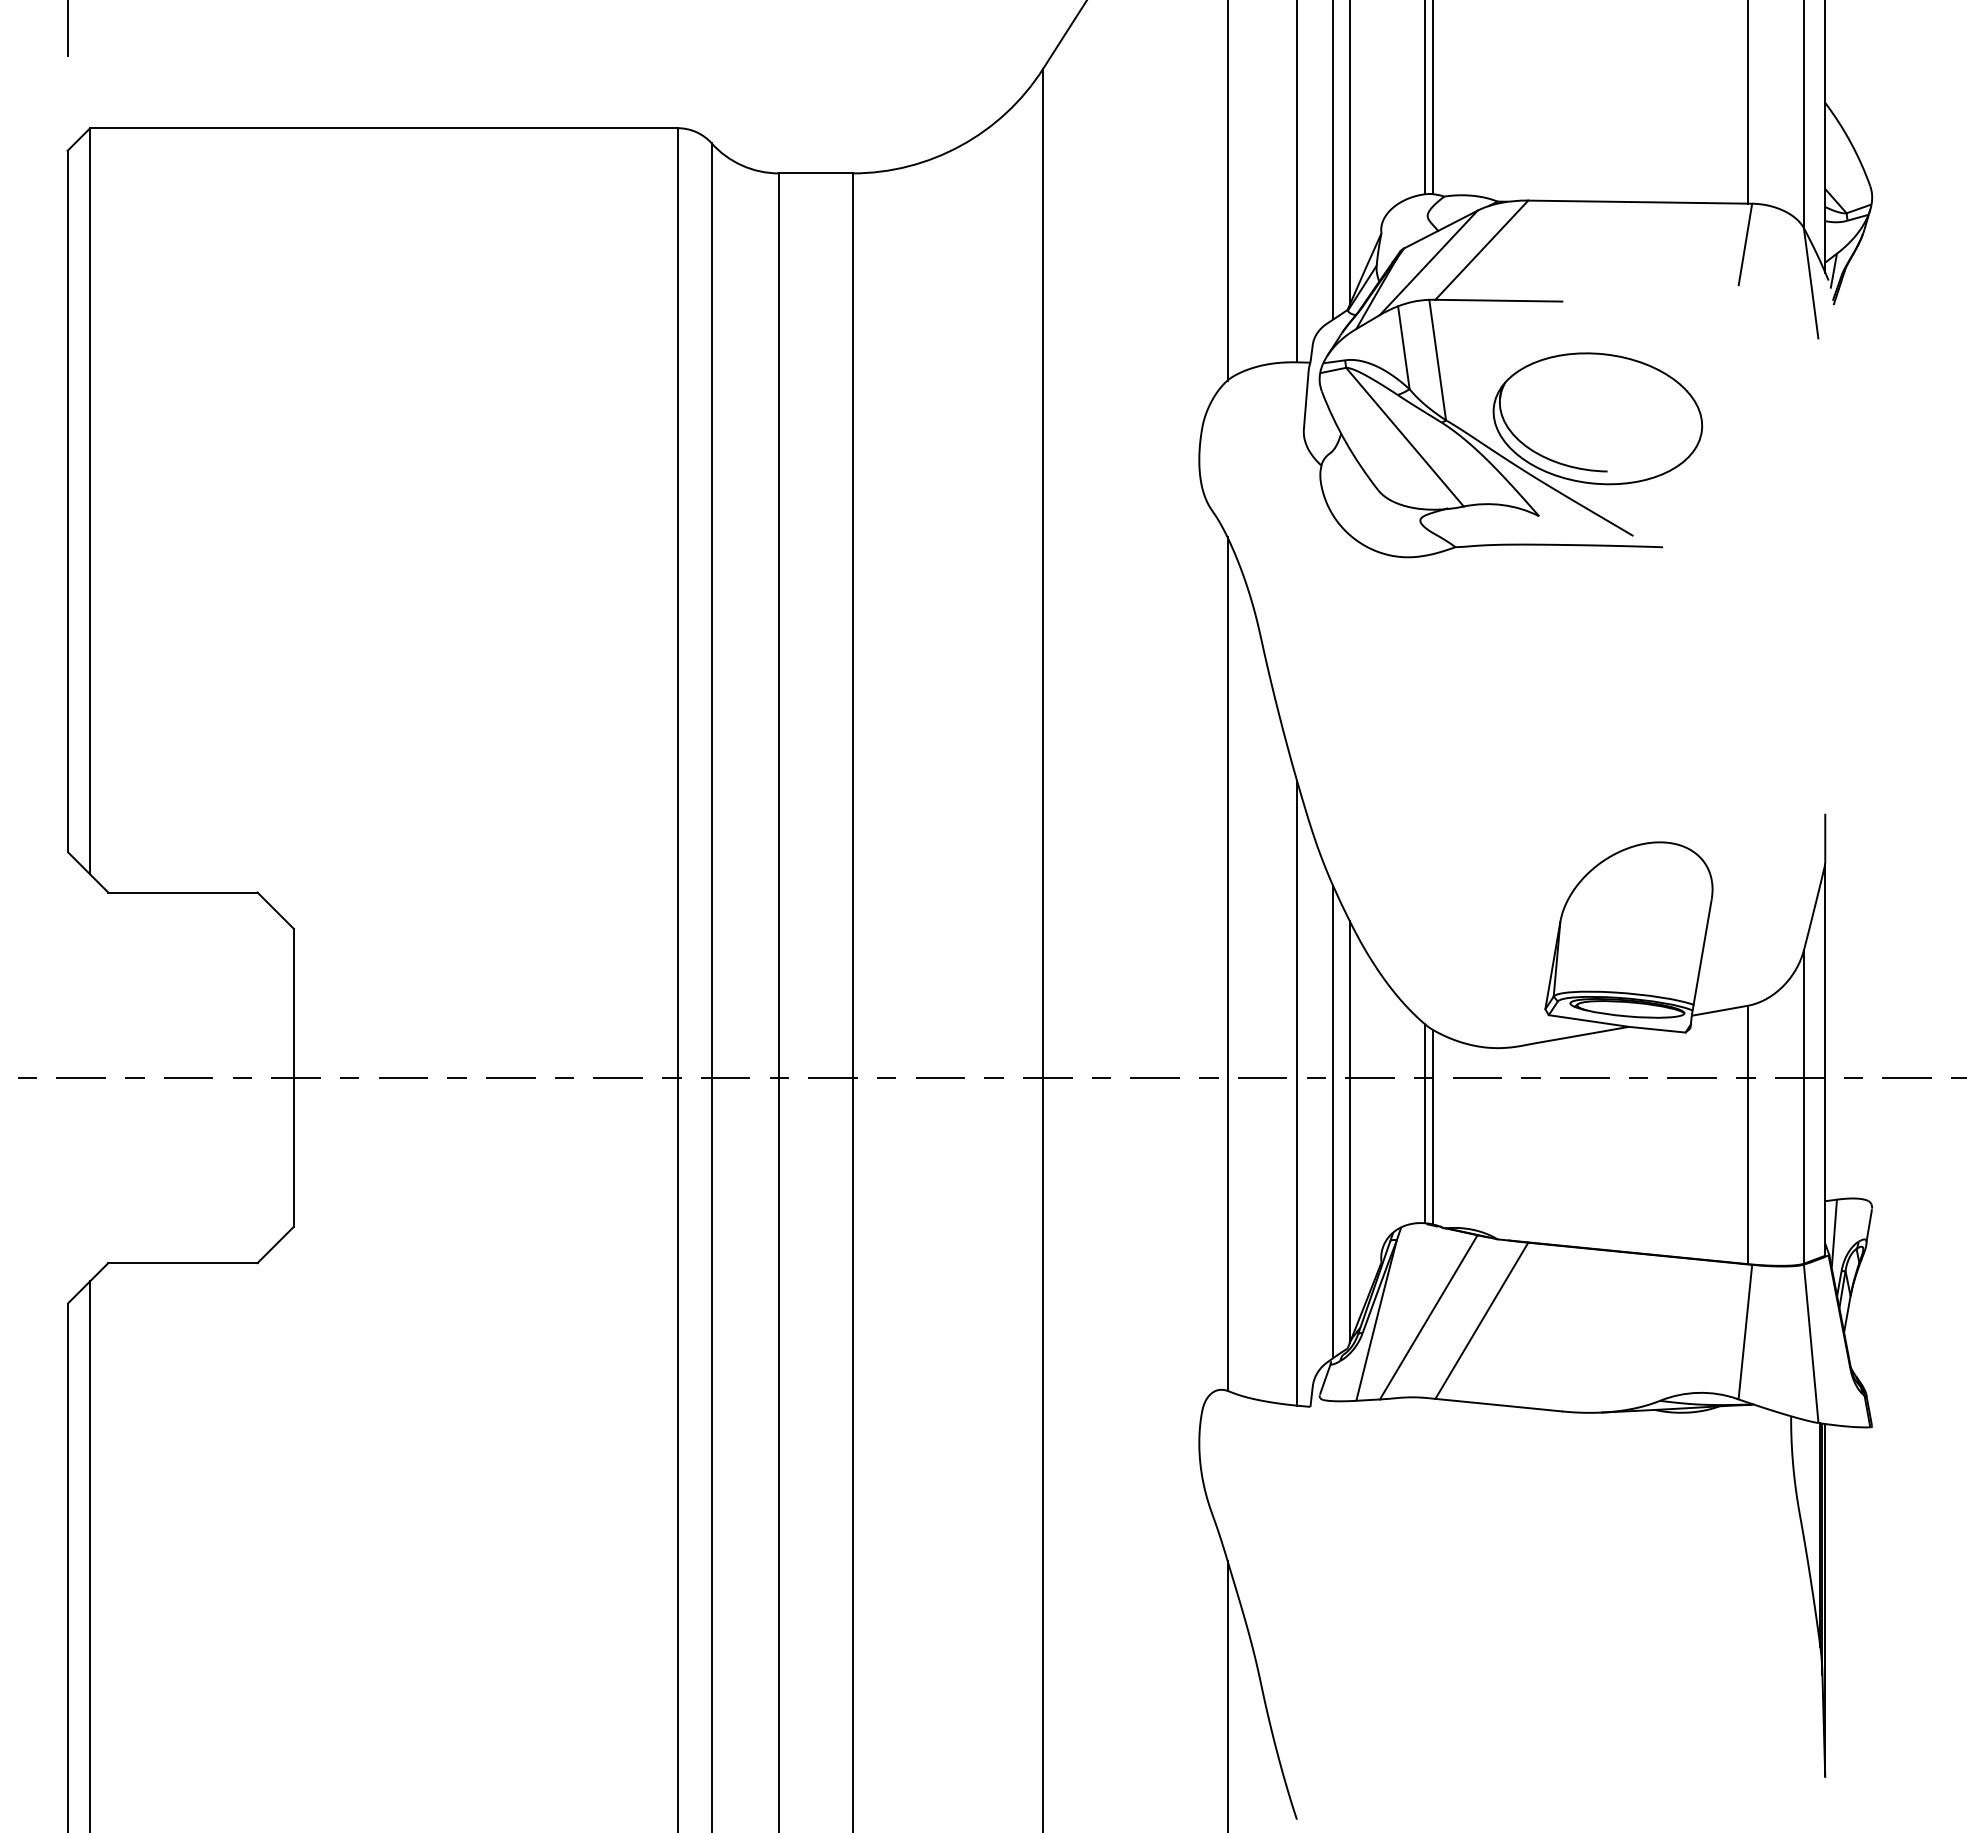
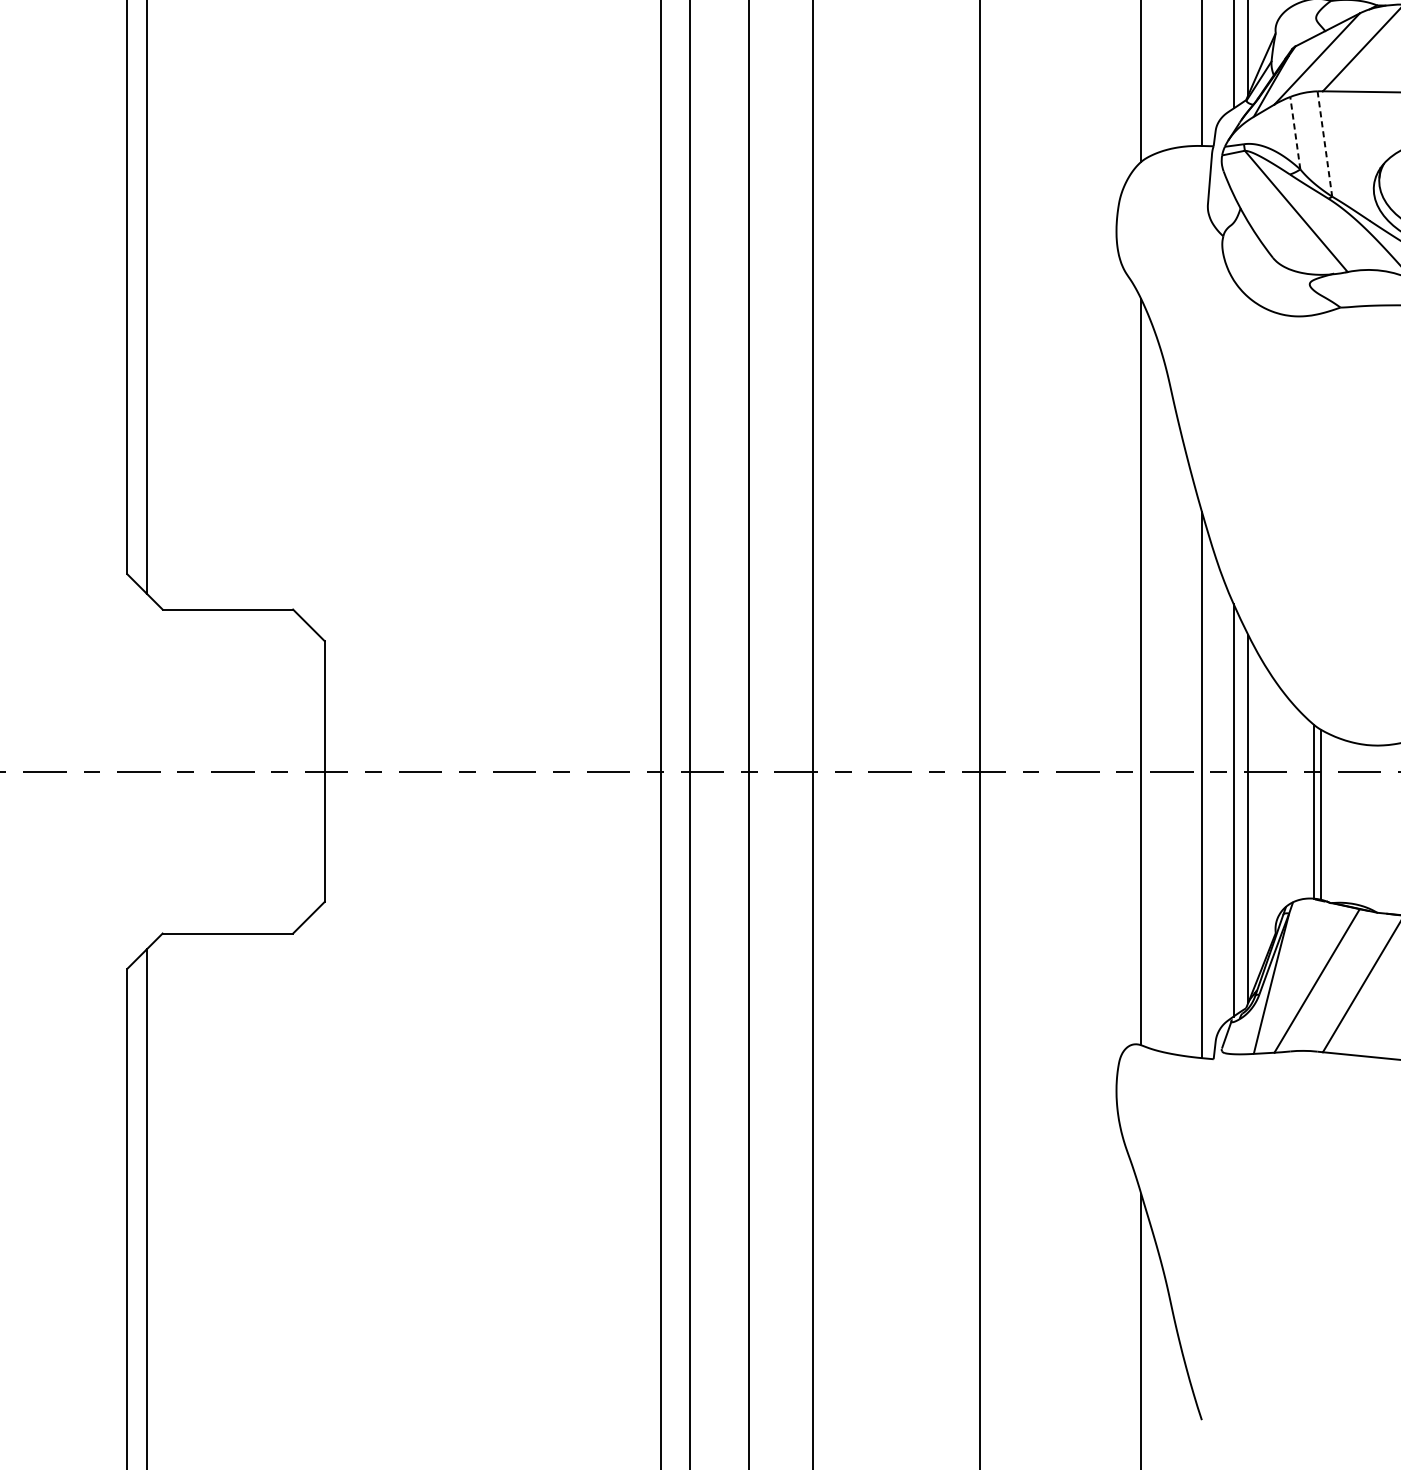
line: (1403, 347) -> (1295, 133), solid -> dashed
line: (1437, 360) -> (1324, 144), solid -> dashed

